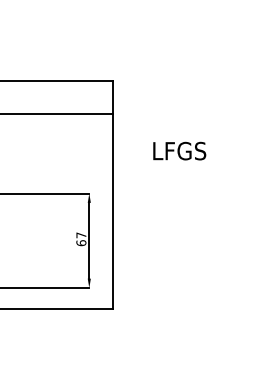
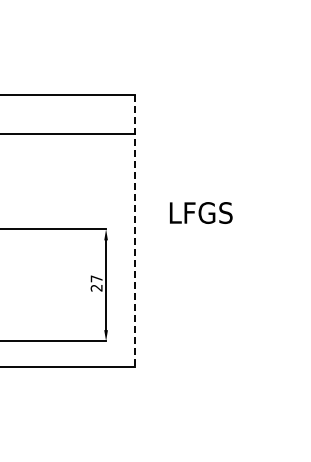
text: (179, 150) -> (201, 212), moved
line: (113, 195) -> (134, 231), solid -> dashed
text: (81, 242) -> (96, 287), 67 -> 27

